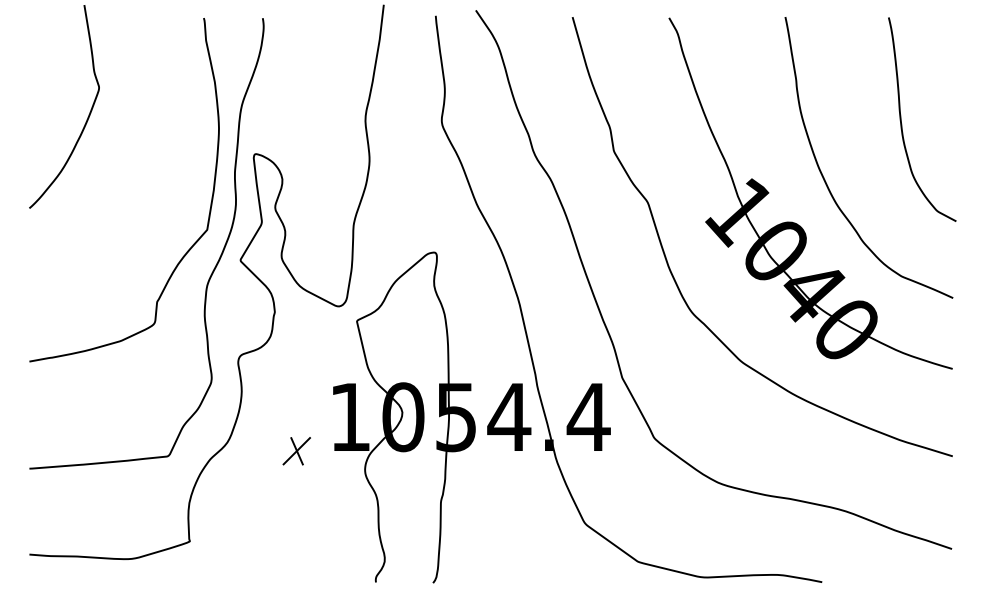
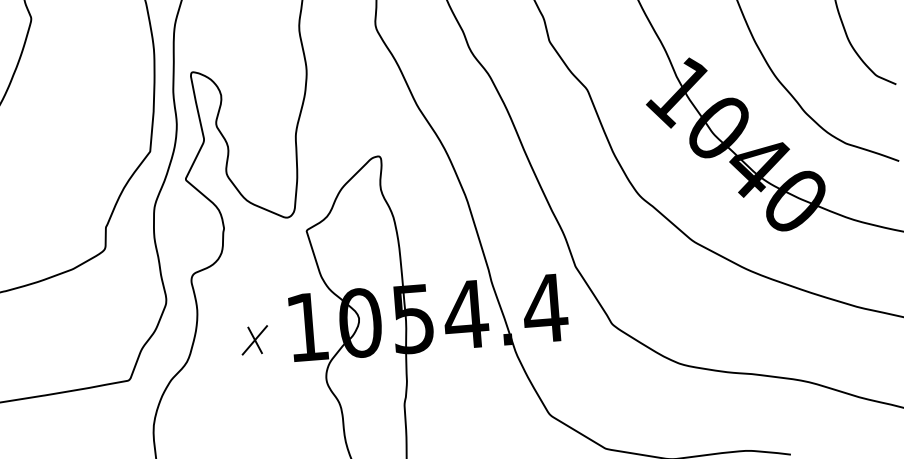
part: (296, 451) -> (254, 340), moved

